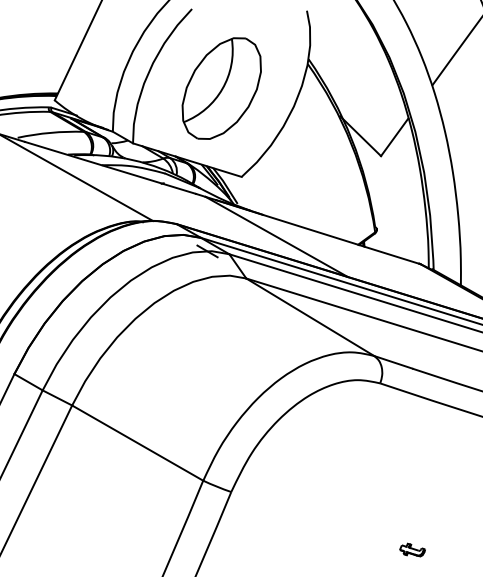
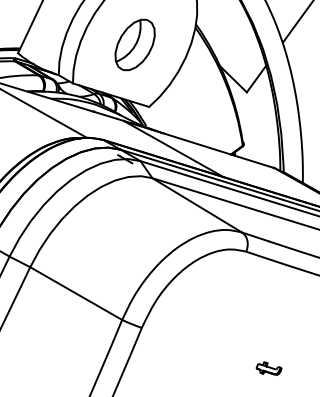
part: (221, 88) -> (134, 44), size x0.71
part: (412, 549) -> (268, 368), size x1.43

